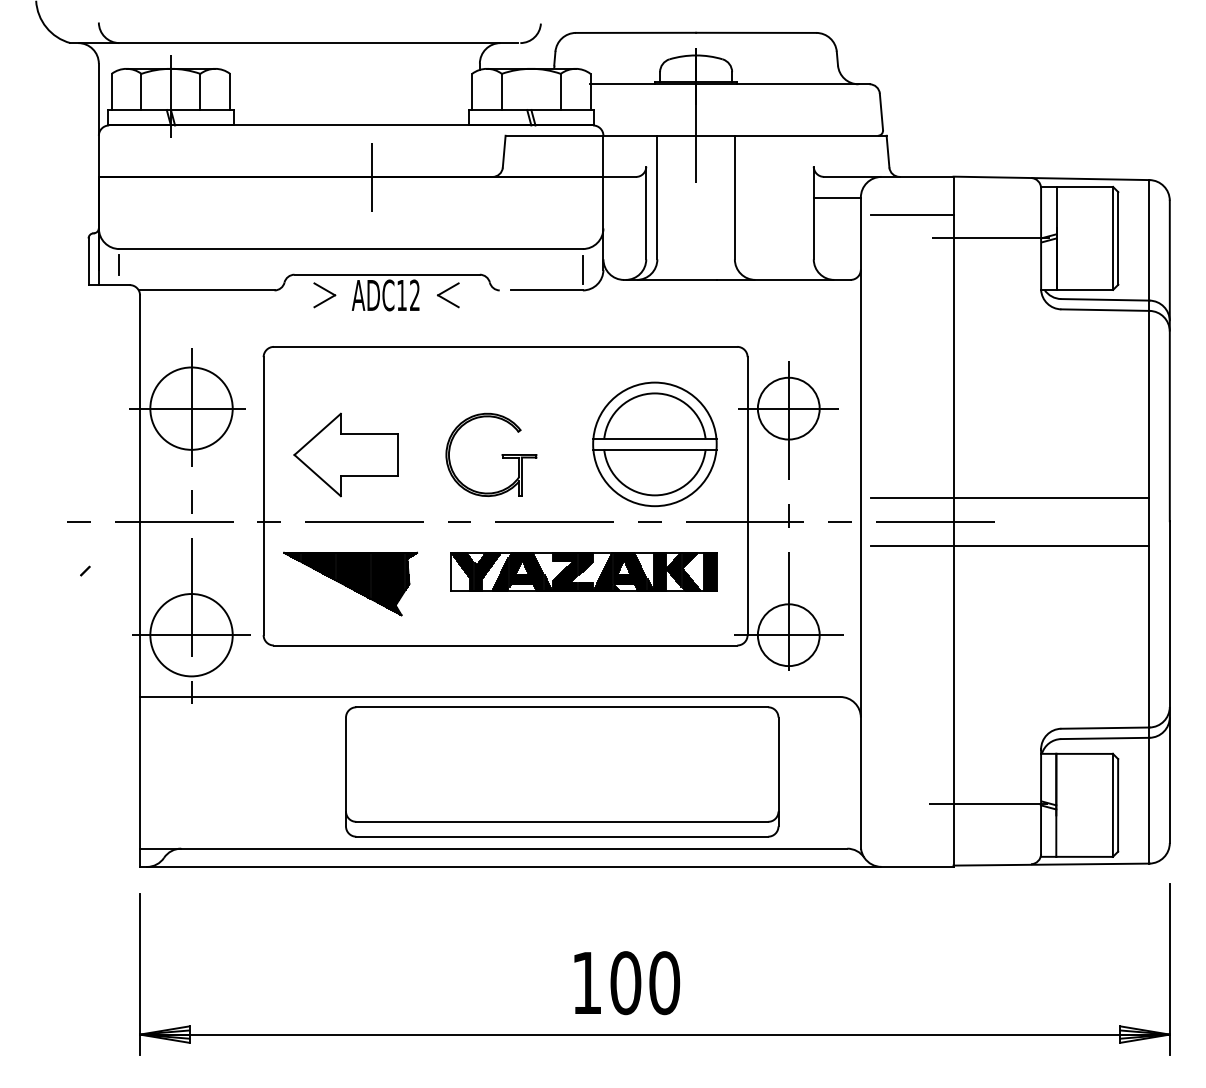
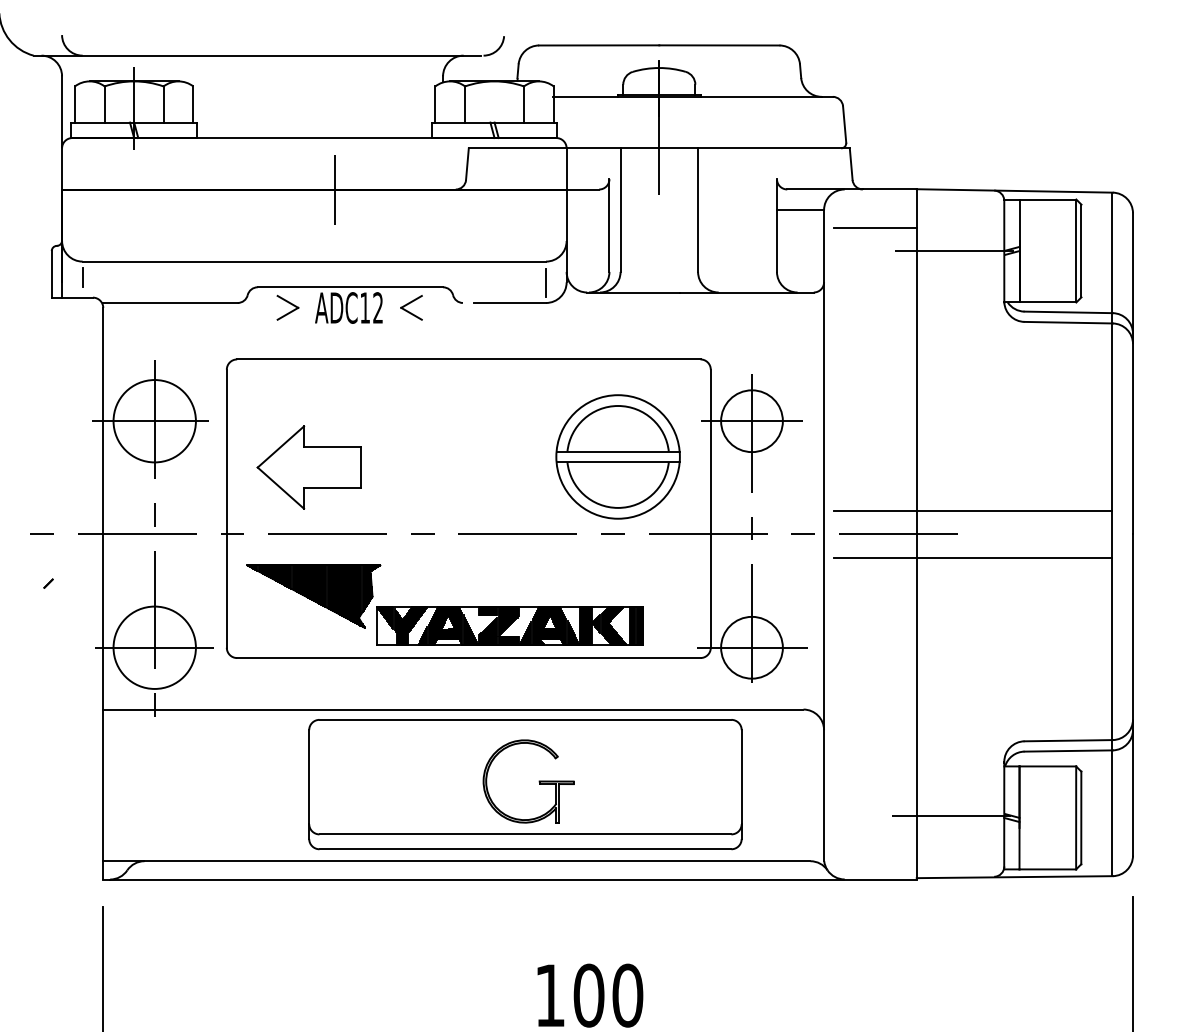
part: (501, 454) -> (538, 781), moved
part: (583, 571) -> (509, 626), moved

